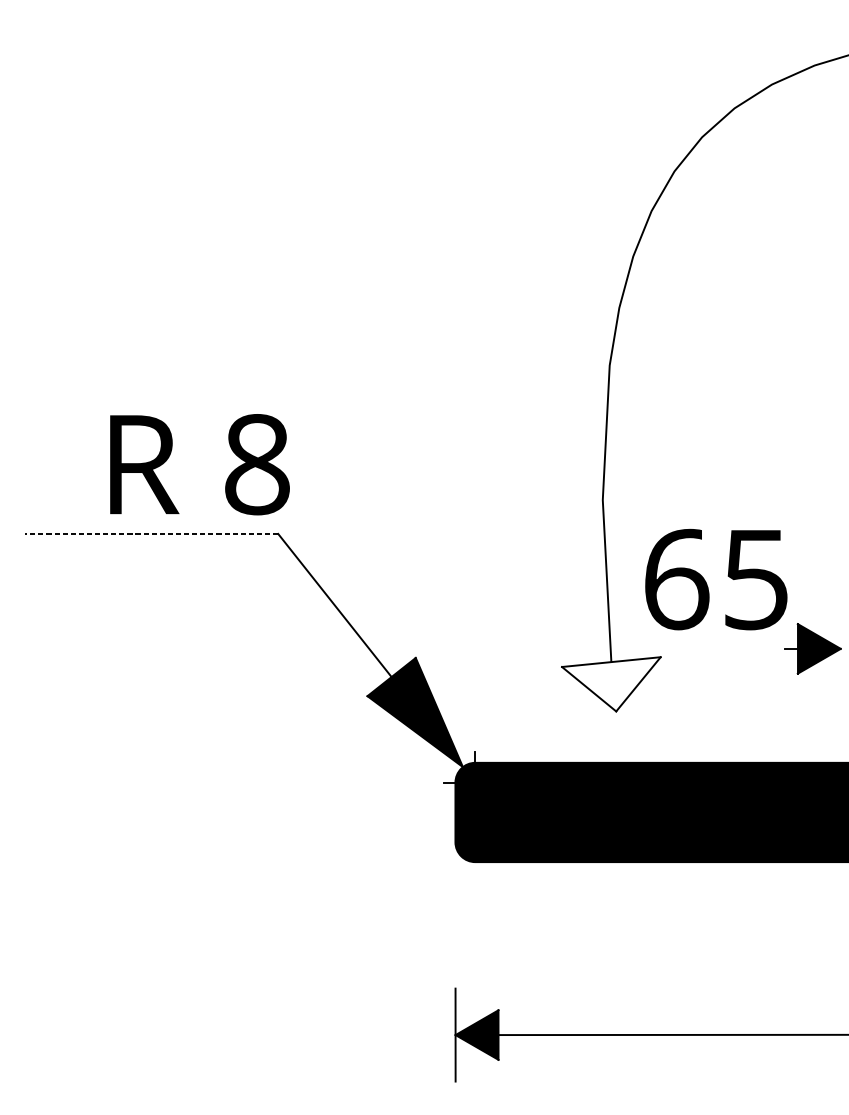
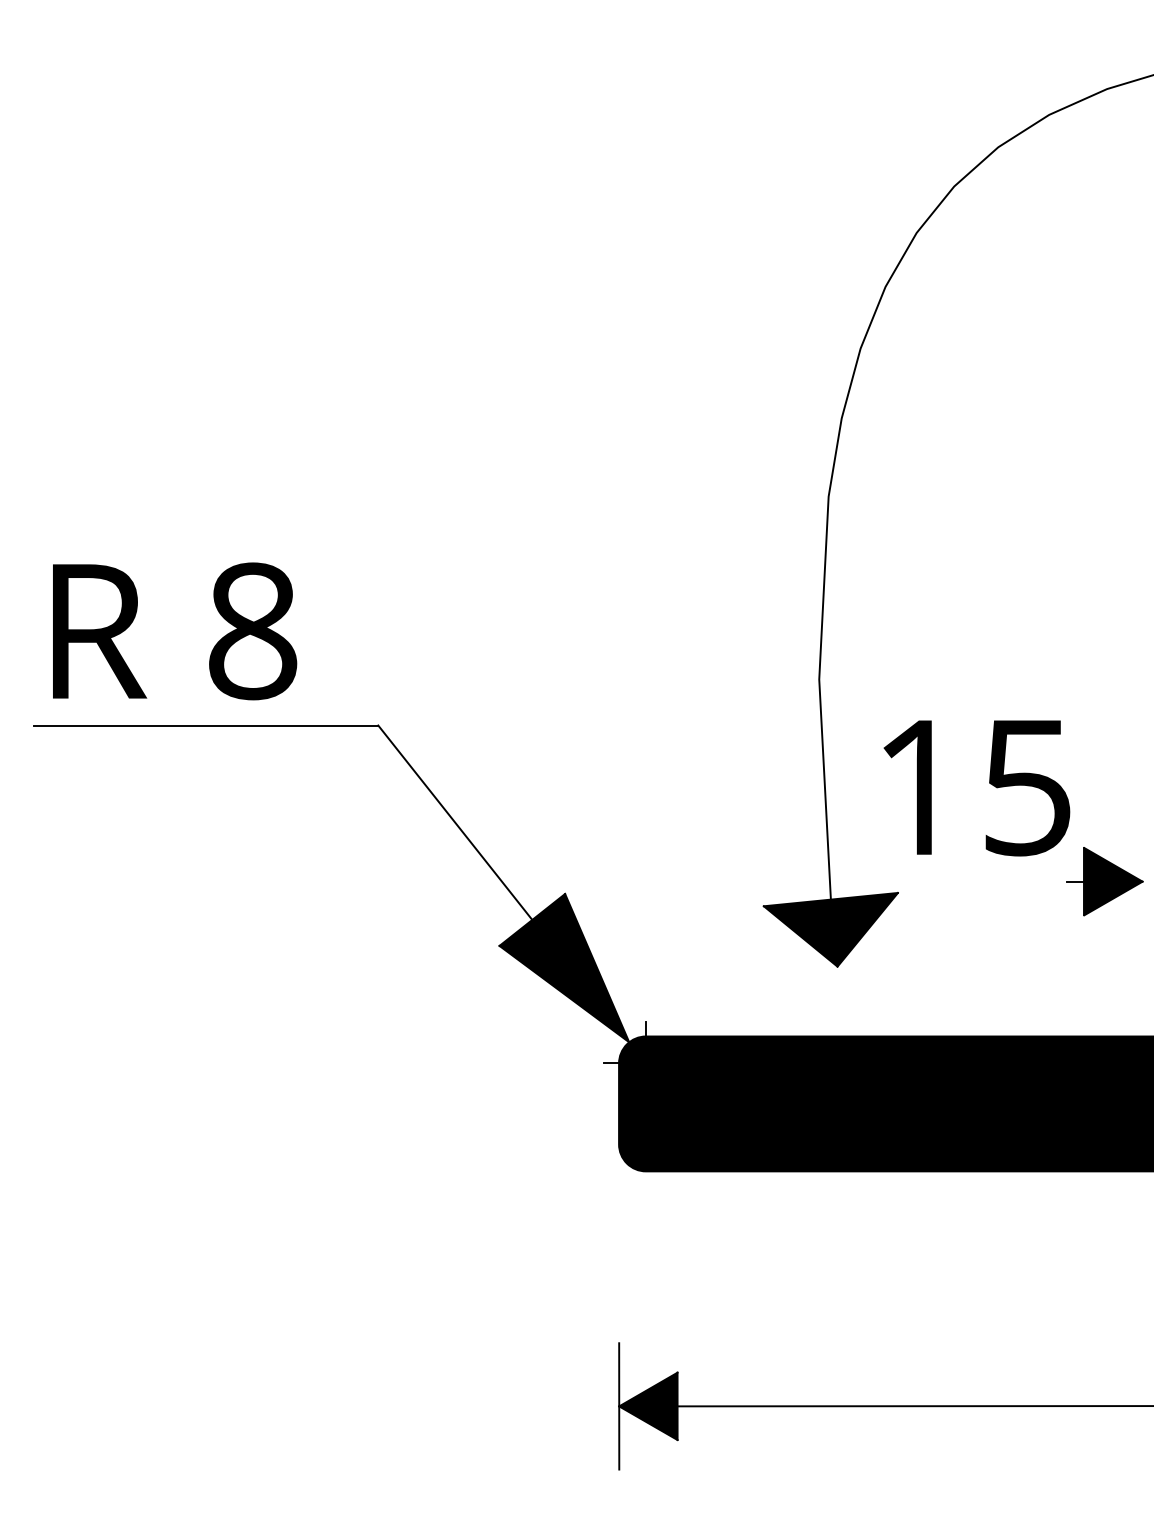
text: (200, 464) -> (175, 631), moved
line: (151, 533) -> (206, 725), dashed -> solid
text: (677, 579) -> (920, 787), 65 -> 15
fill: (611, 684) -> (830, 929), added

